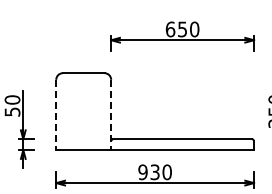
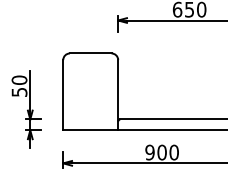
line: (56, 115) -> (63, 95), dashed -> solid
line: (111, 115) -> (118, 95), dashed -> solid
text: (154, 172) -> (161, 152), 930 -> 900

